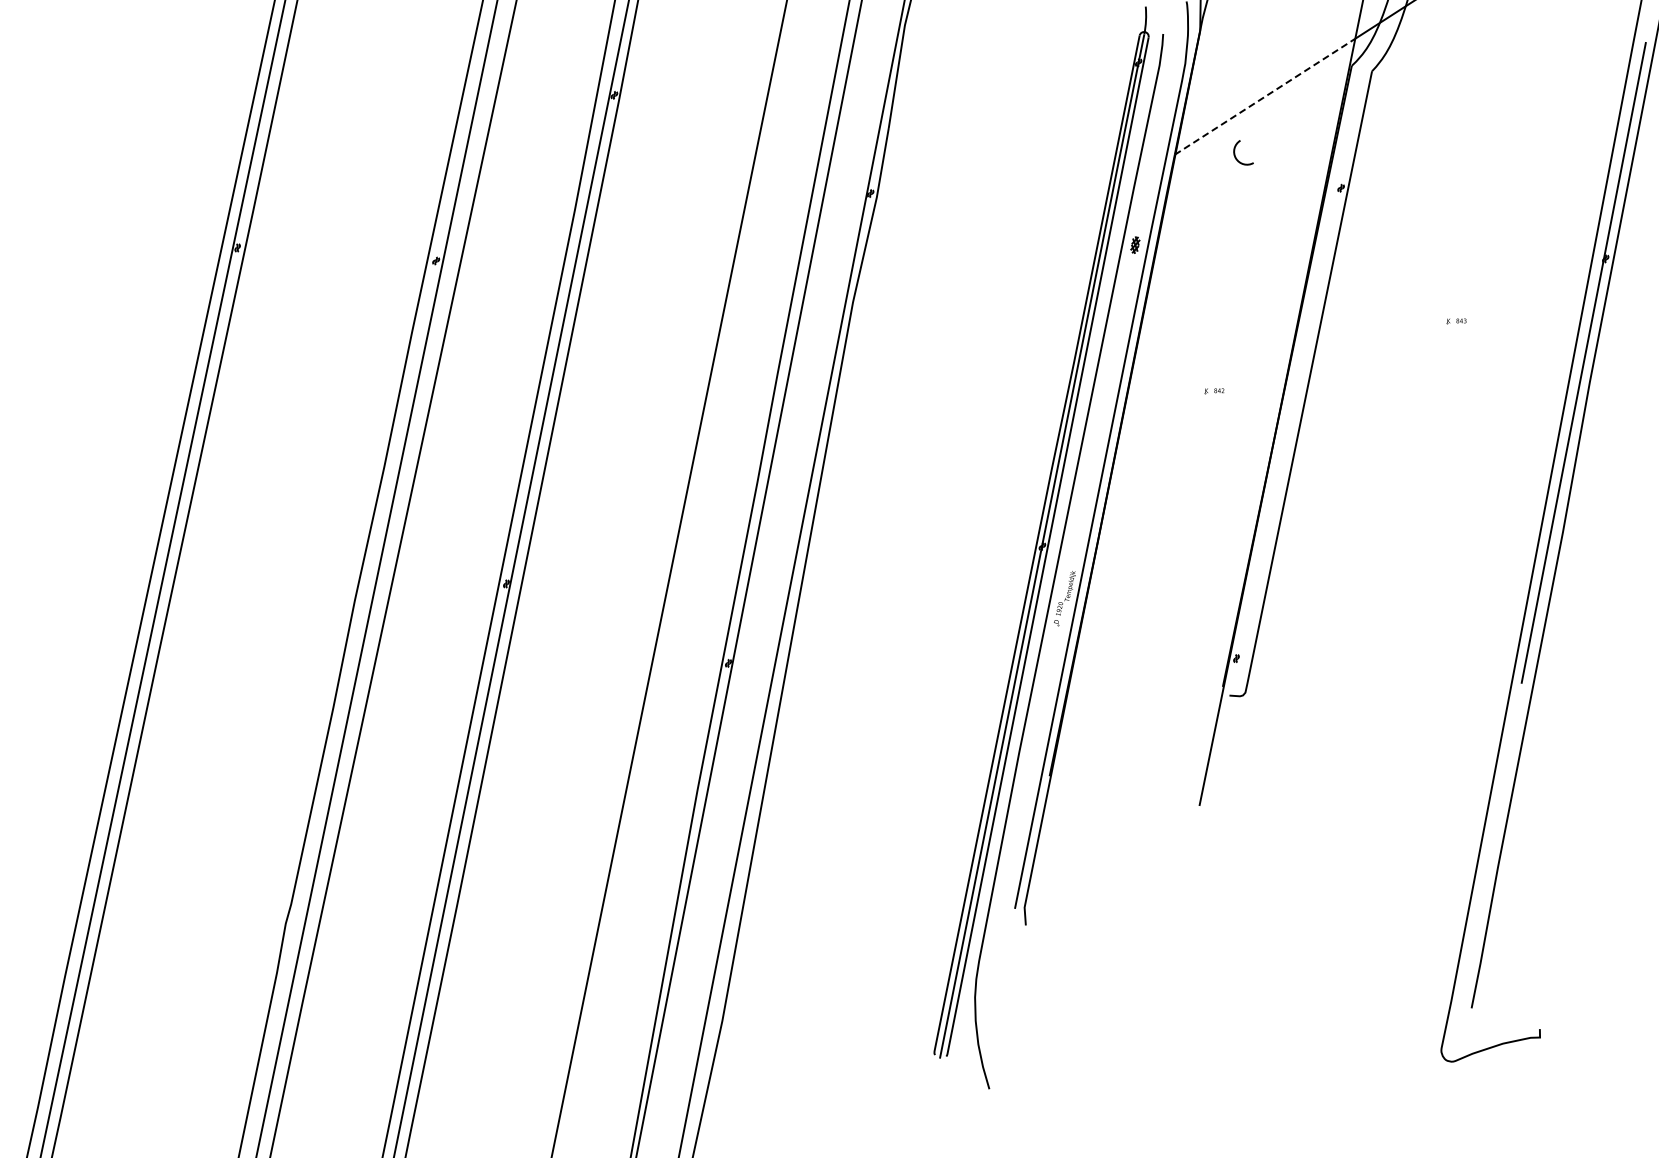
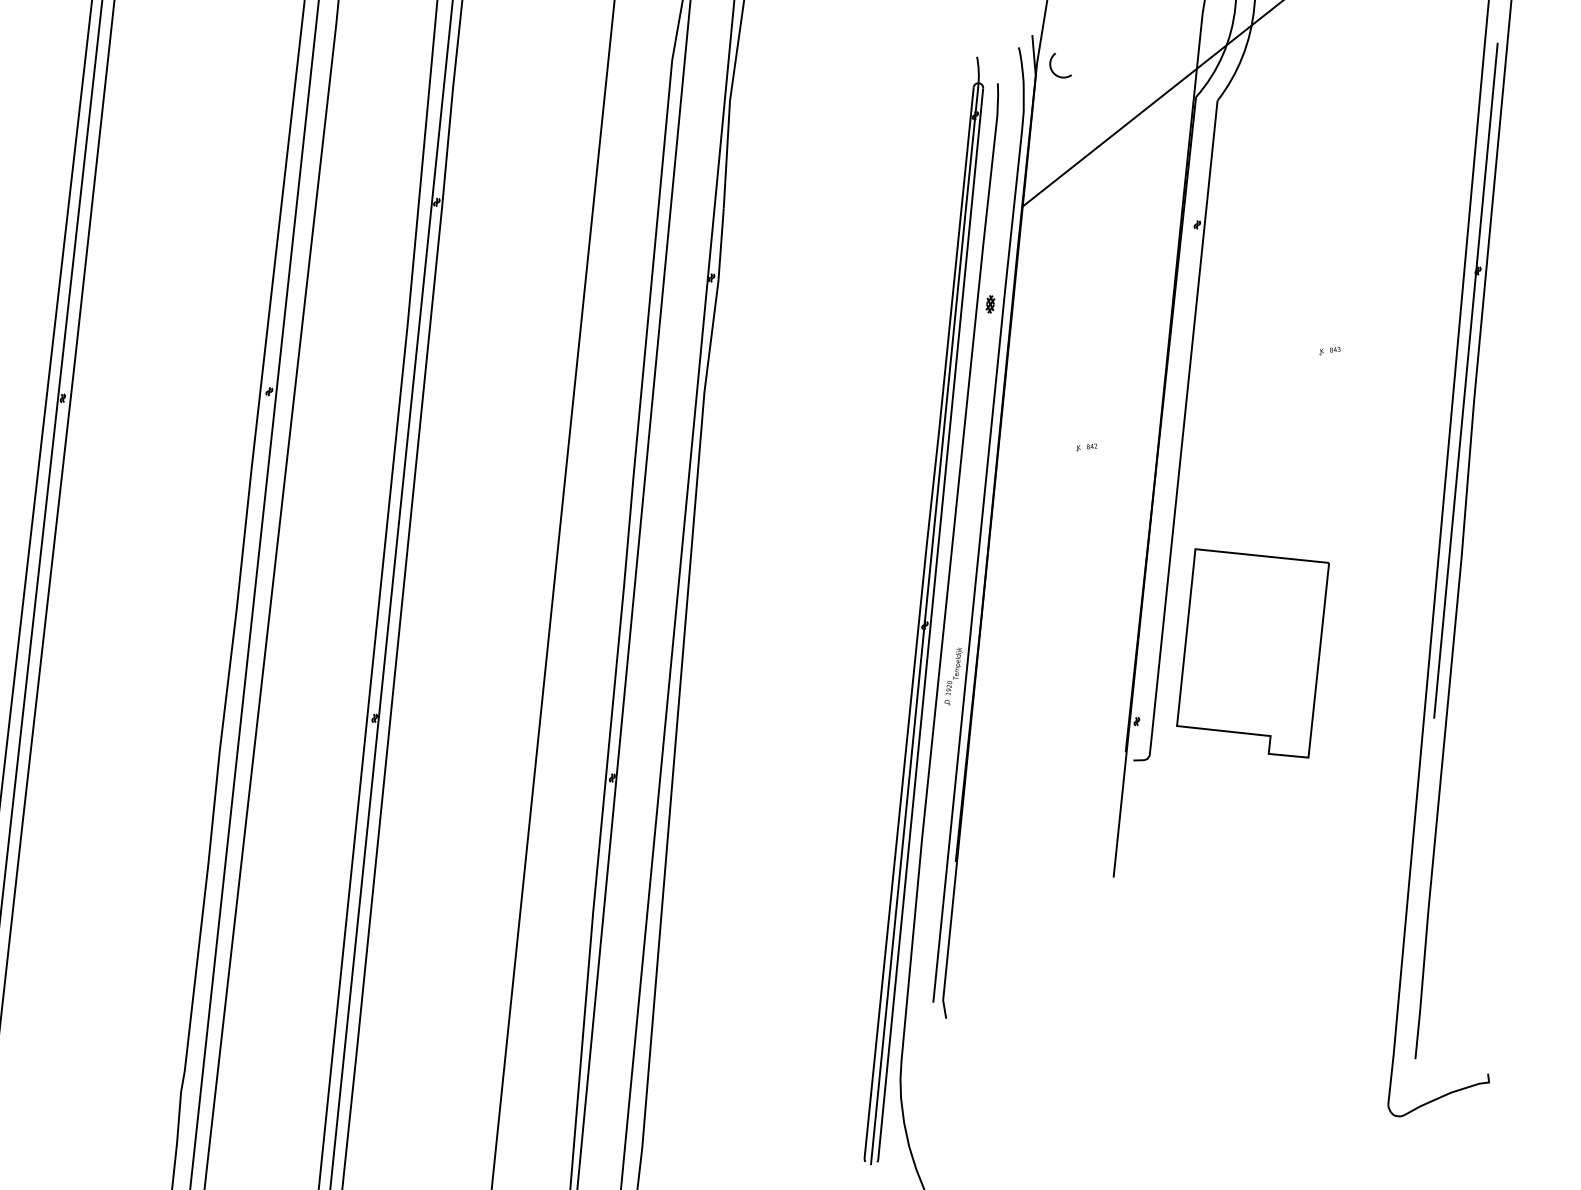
line: (1265, 96) -> (1109, 137), dashed -> solid
arc: (1235, 152) -> (1051, 66), moved
part: (1354, 604) -> (1253, 653), added

